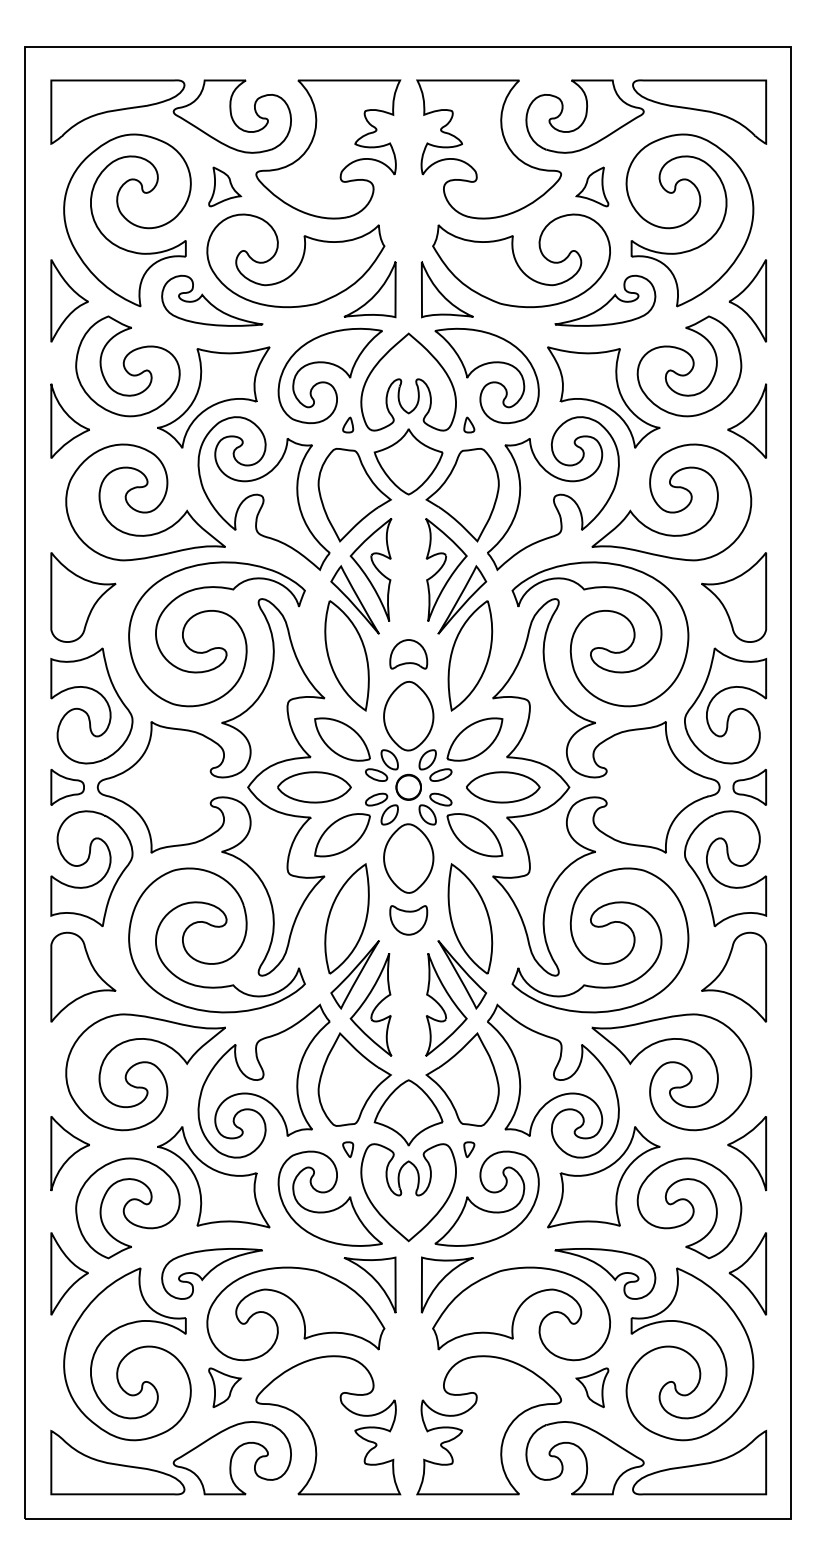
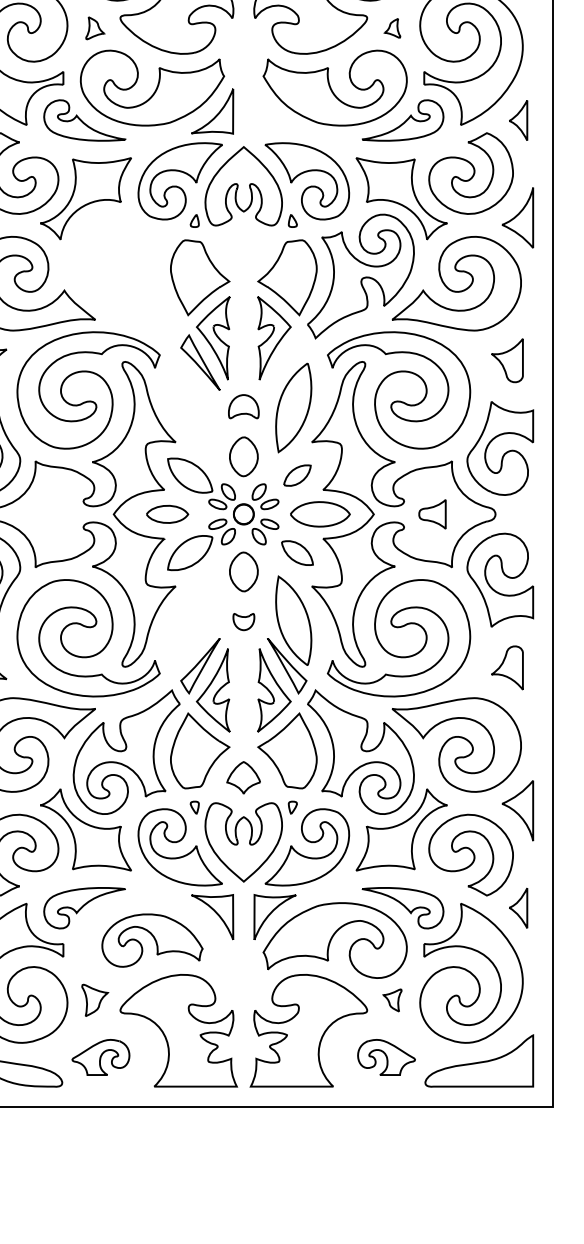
part: (225, 186) -> (95, 27), size x0.7
part: (592, 186) -> (392, 27), size x0.6
part: (446, 289) -> (274, 111), removed
part: (747, 300) -> (518, 120), size x0.6
part: (408, 461) -> (243, 250), removed
part: (263, 493) -> (126, 276), removed
part: (734, 597) -> (507, 360), size x0.6
part: (462, 599) -> (287, 362), removed
part: (346, 655) -> (193, 407), removed
part: (408, 716) -> (243, 456), size x0.7
part: (474, 739) -> (297, 475), size x0.6
part: (749, 786) -> (432, 513), moved
part: (314, 787) -> (167, 514), size x0.7
part: (474, 835) -> (297, 553), size x0.7
part: (408, 858) -> (243, 571), size x0.7
part: (346, 918) -> (193, 620), removed
part: (408, 920) -> (243, 622), size x0.7
part: (734, 976) -> (507, 667), size x0.6
part: (408, 1112) -> (243, 777), size x0.6
part: (747, 1273) -> (518, 907), size x0.6
part: (295, 1313) -> (152, 940), size x0.7
part: (592, 1387) -> (392, 1000), size x0.7
part: (231, 1458) -> (100, 1057), size x0.6
part: (584, 1458) -> (386, 1057), size x0.6

